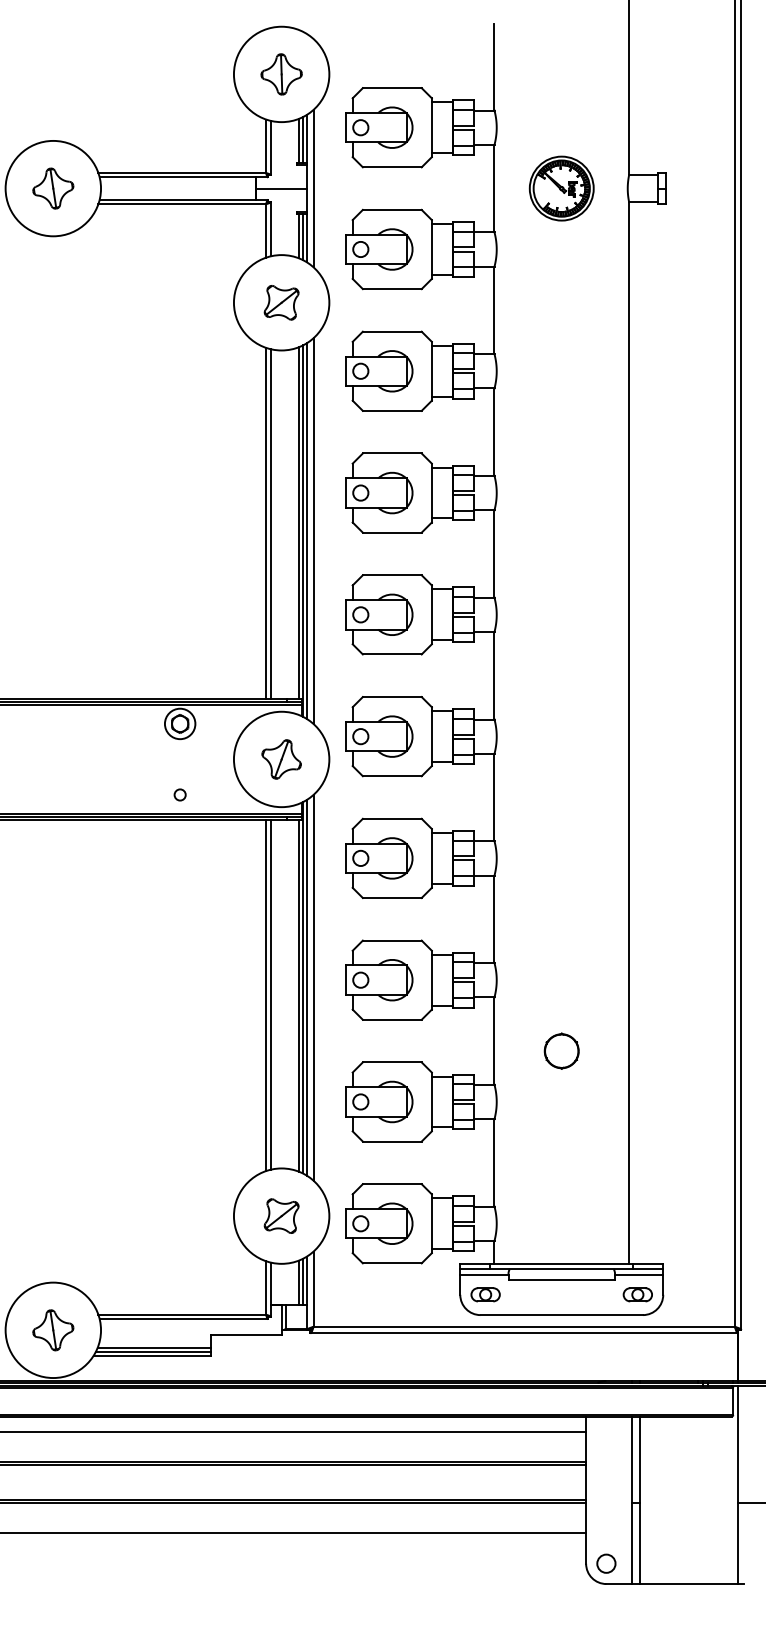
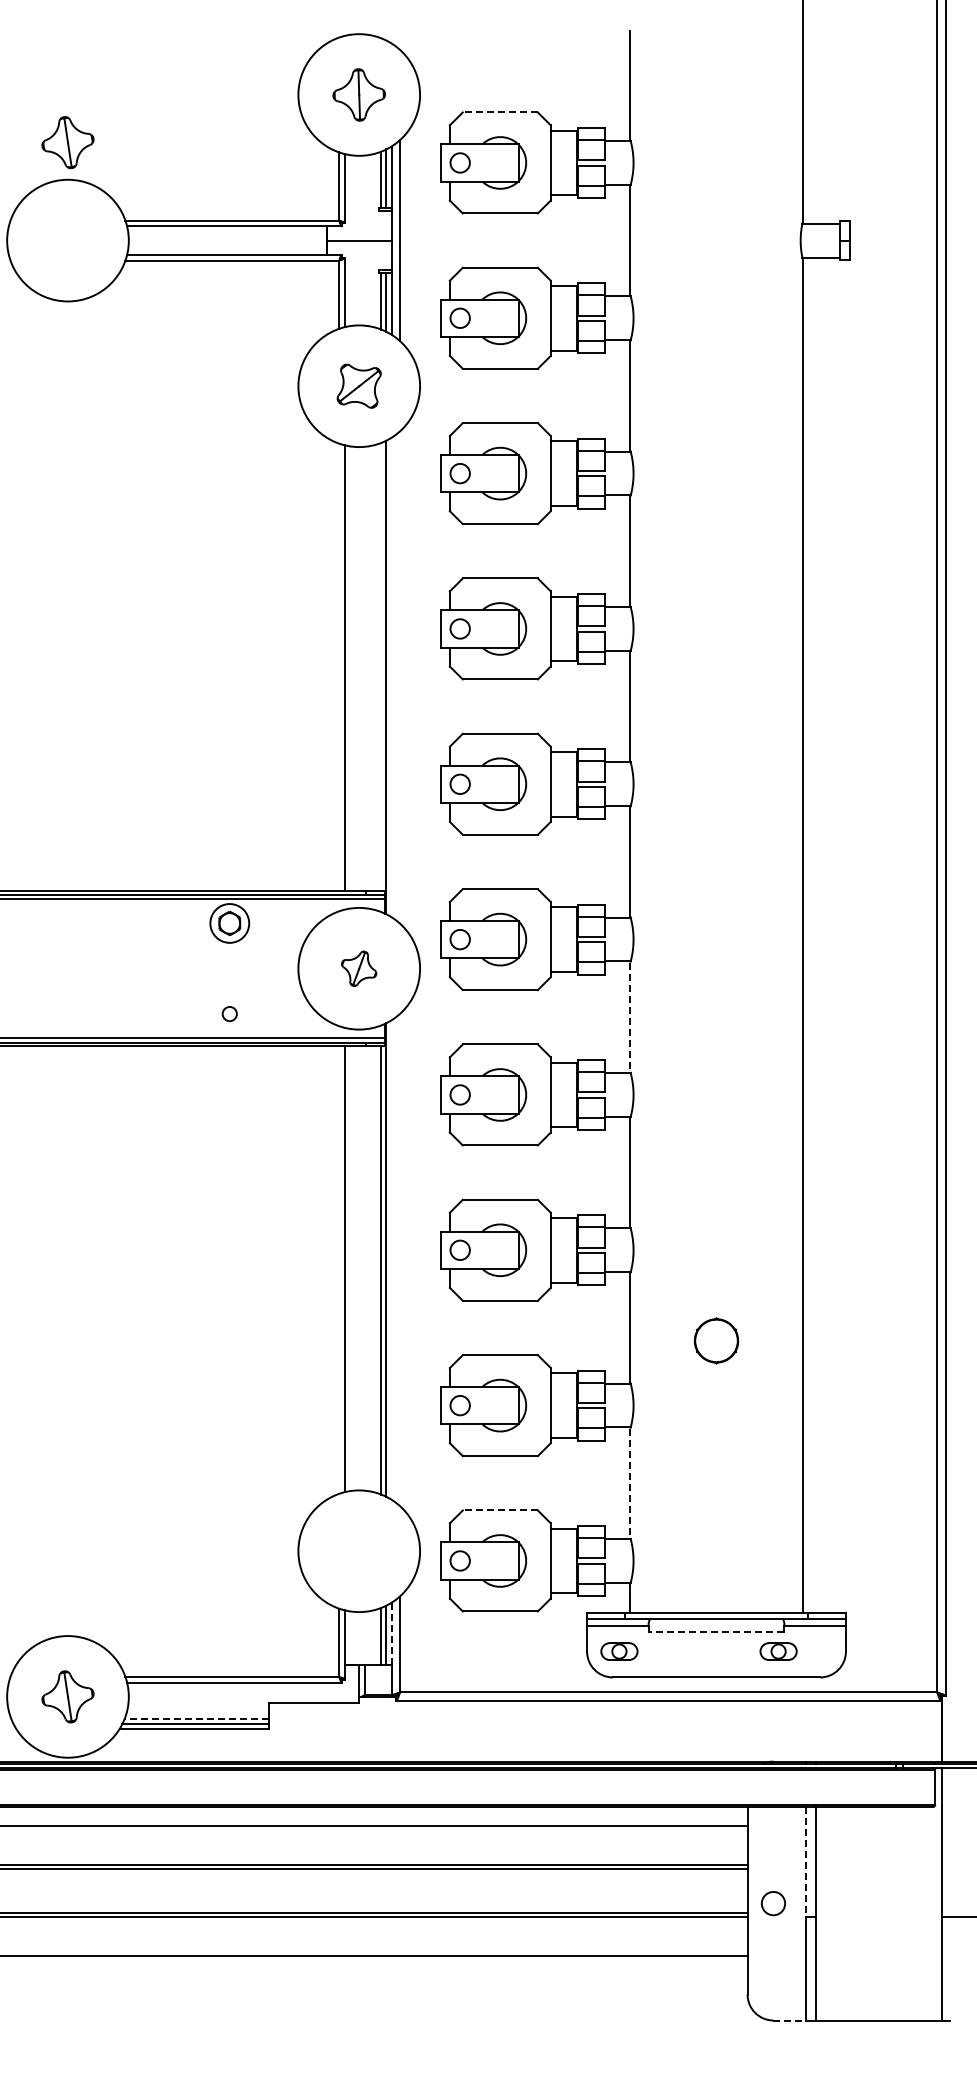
line: (392, 88) -> (500, 112), solid -> dashed
part: (52, 188) -> (67, 142), moved
part: (561, 188) -> (716, 240), removed
line: (299, 522) -> (381, 666), removed
line: (266, 523) -> (339, 667), removed
line: (306, 531) -> (391, 677), removed
line: (313, 531) -> (399, 677), removed
part: (281, 759) -> (358, 968), size x0.7
line: (494, 797) -> (630, 1017), solid -> dashed
line: (306, 987) -> (391, 1259), removed
line: (313, 988) -> (399, 1260), removed
line: (266, 995) -> (339, 1269), removed
line: (494, 1163) -> (630, 1483), solid -> dashed
line: (392, 1184) -> (500, 1510), solid -> dashed
part: (281, 1215) -> (358, 1550), removed
line: (561, 1279) -> (716, 1632), solid -> dashed
line: (306, 1280) -> (391, 1633), solid -> dashed
part: (637, 1294) -> (778, 1651), moved
line: (154, 1347) -> (196, 1718), solid -> dashed
line: (631, 1460) -> (805, 1862), solid -> dashed
circle: (606, 1563) -> (773, 1903), moved
line: (619, 1584) -> (790, 2020), solid -> dashed

